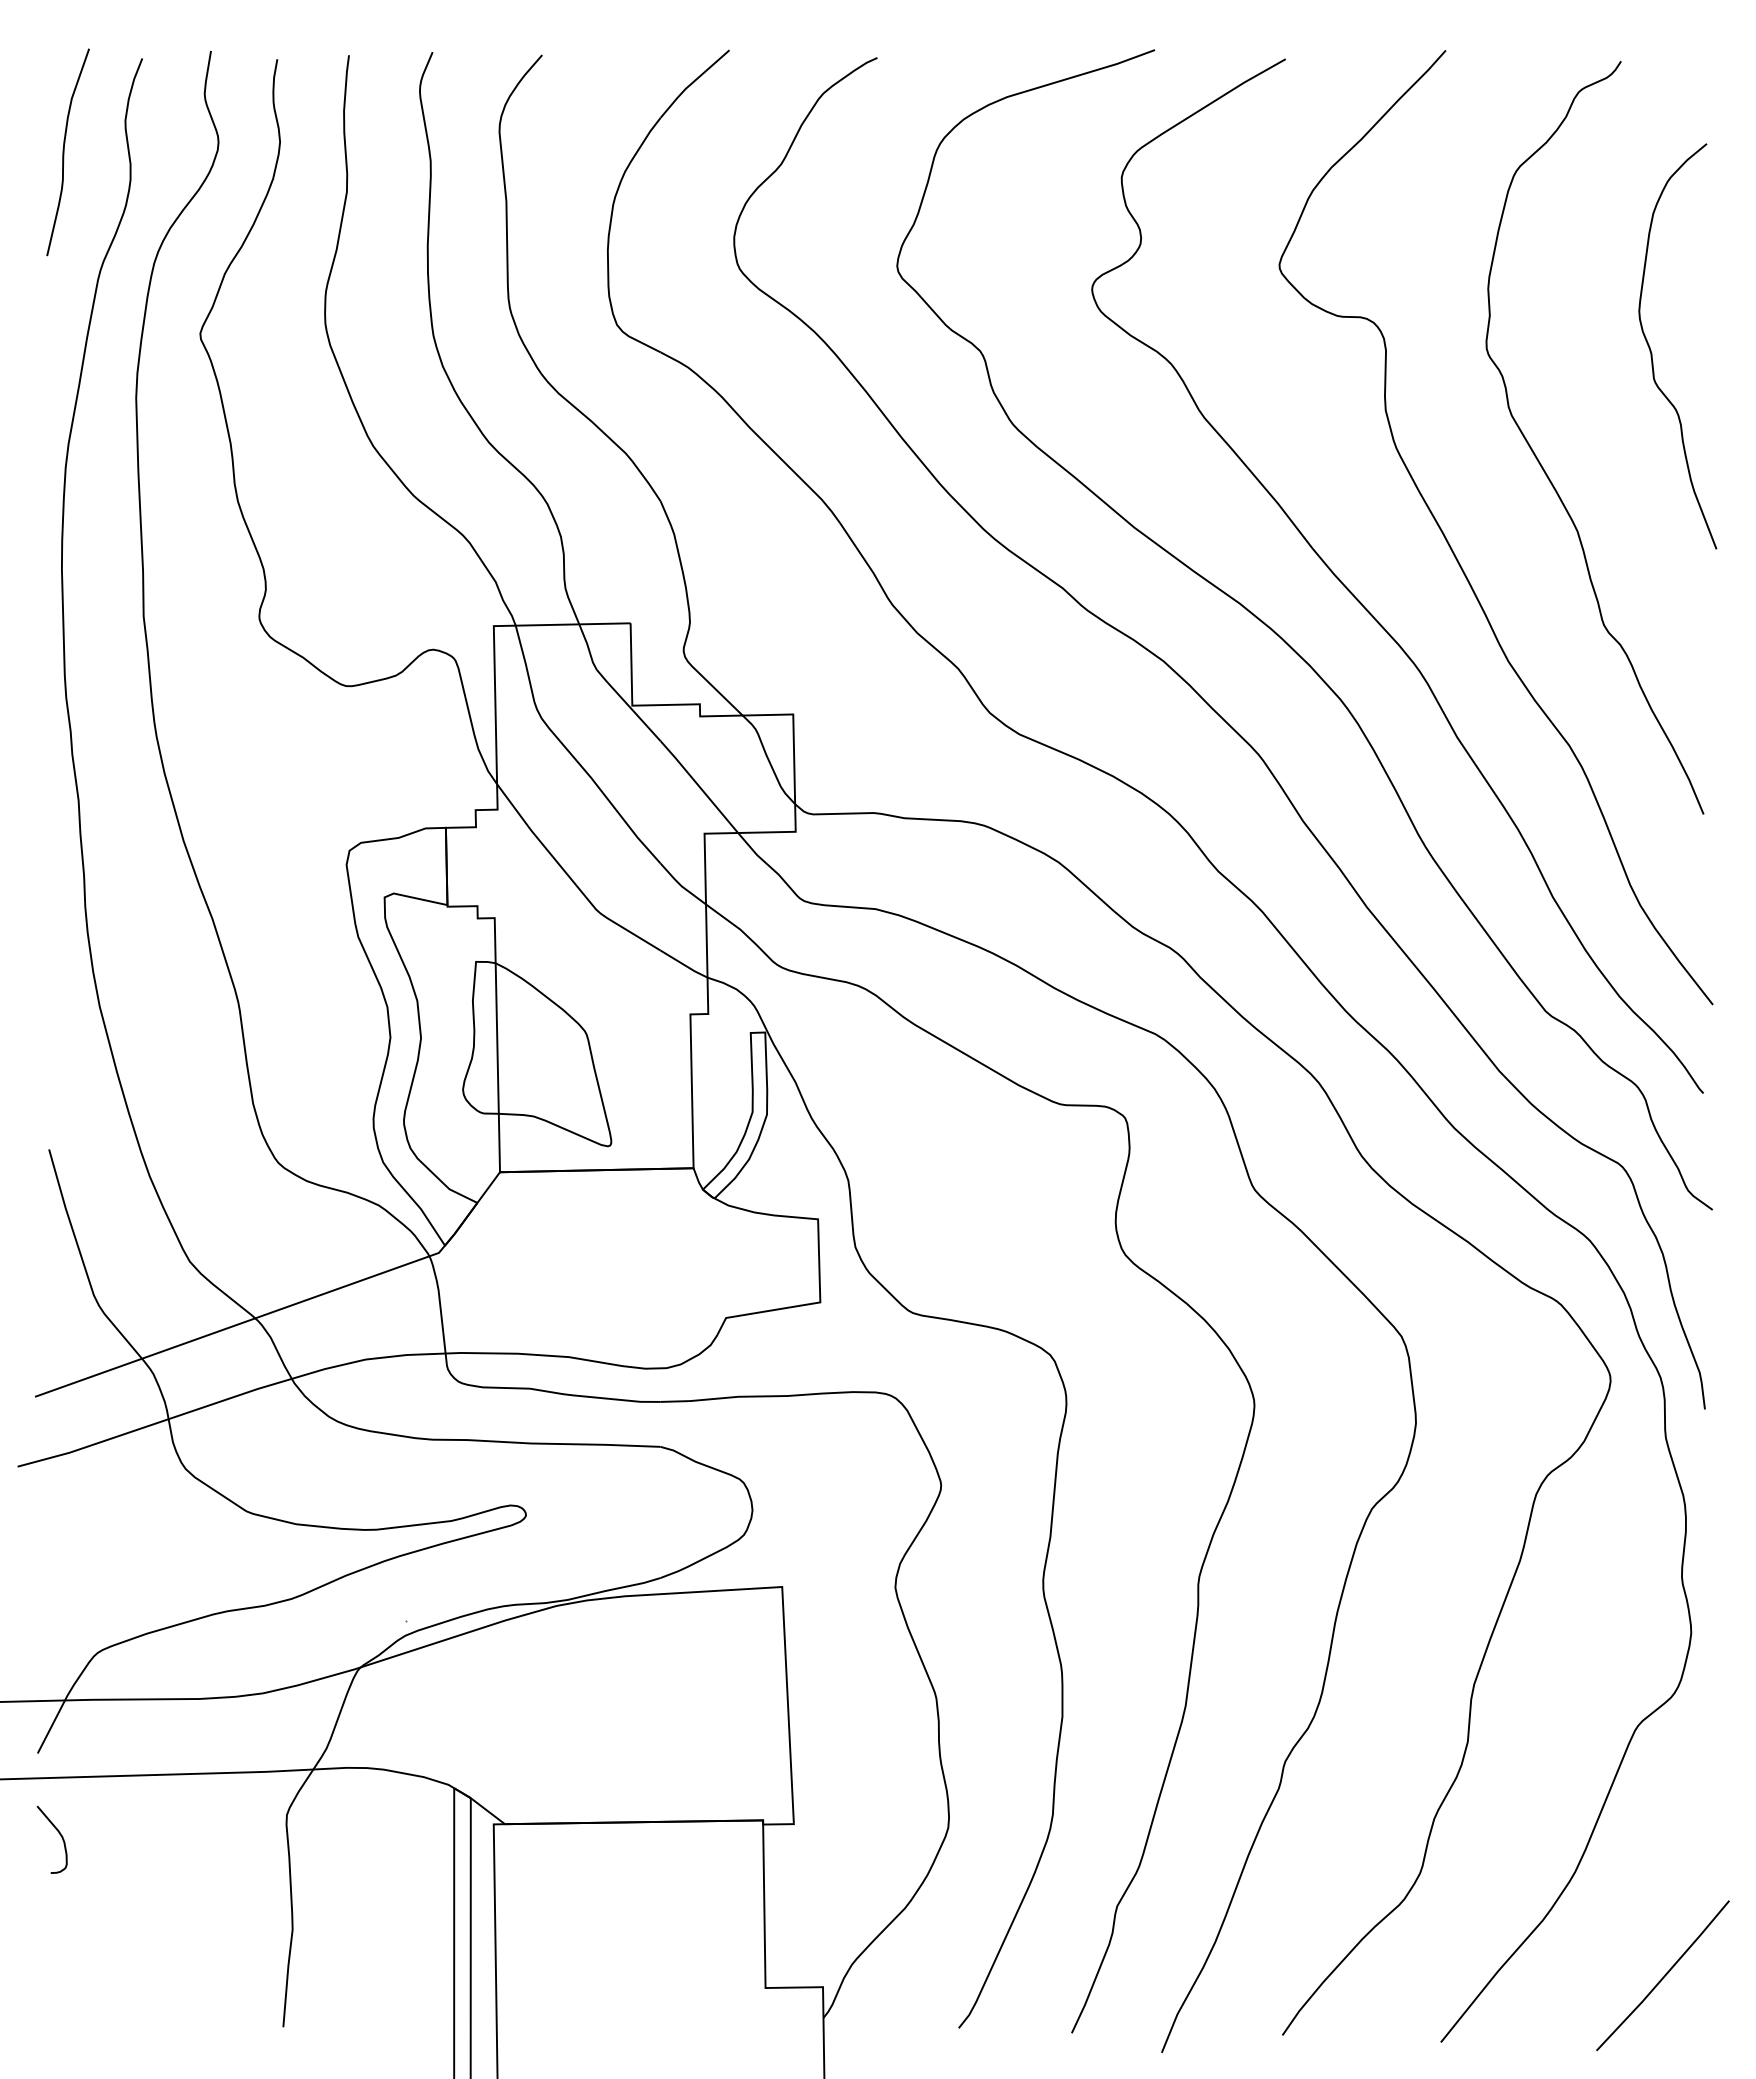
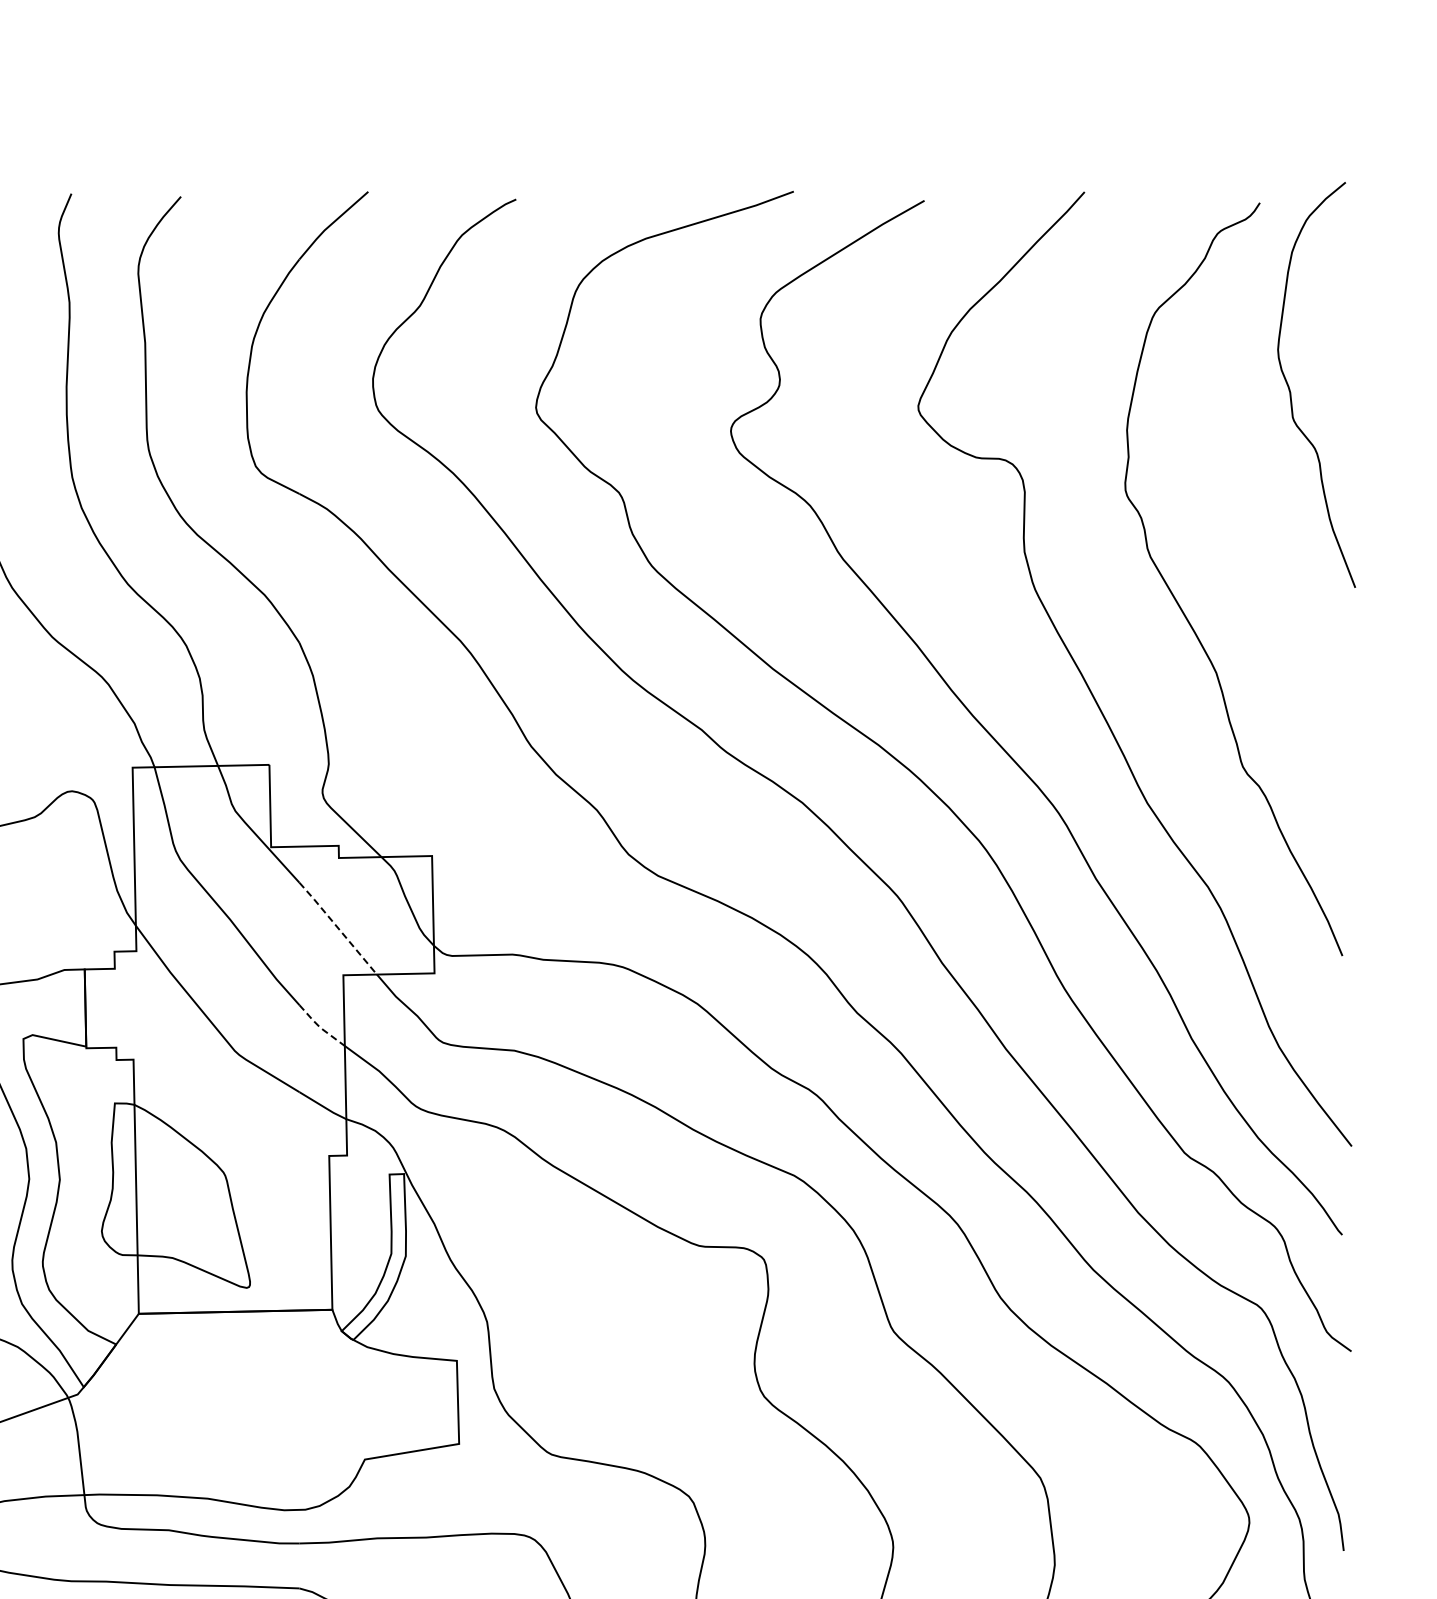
curve: (1652, 353) -> (1291, 392), moved
line: (699, 786) -> (338, 928), solid -> dashed
line: (681, 886) -> (320, 1028), solid -> dashed

